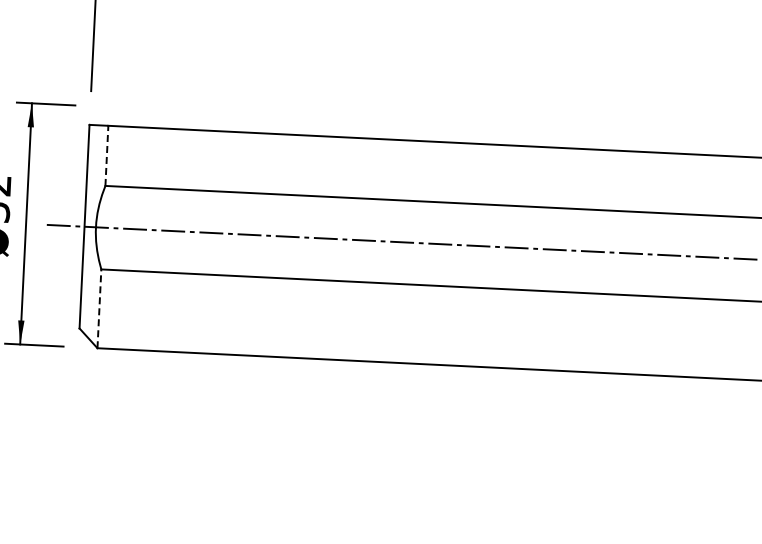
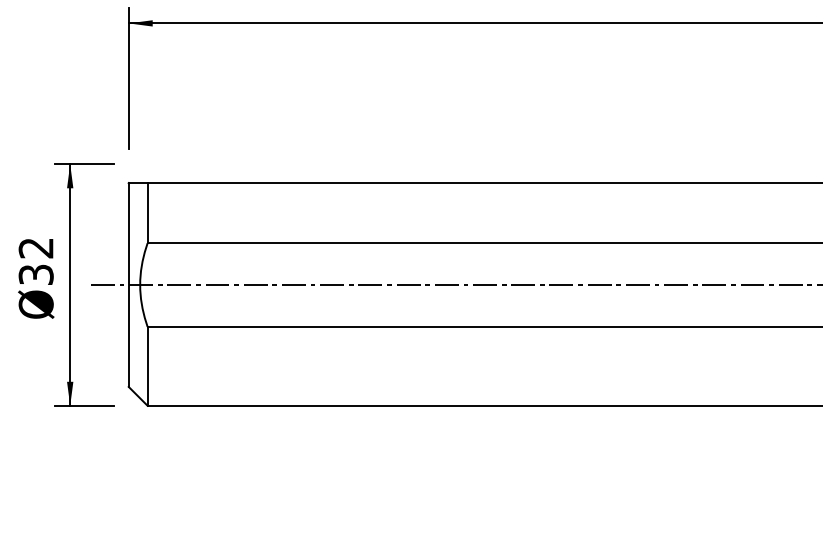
line: (106, 155) -> (147, 212), dashed -> solid
line: (99, 307) -> (147, 365), dashed -> solid

